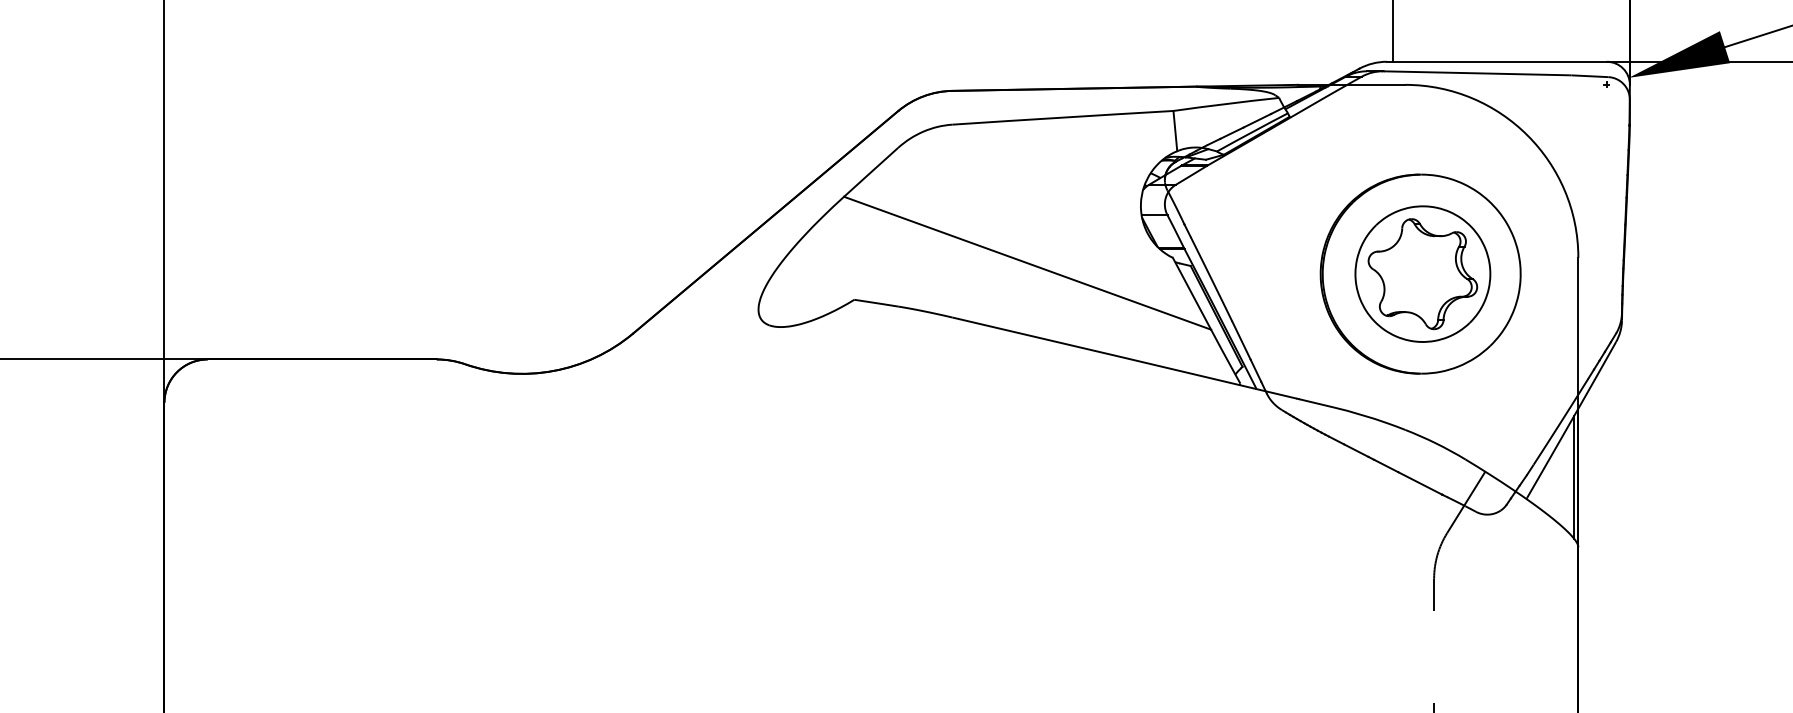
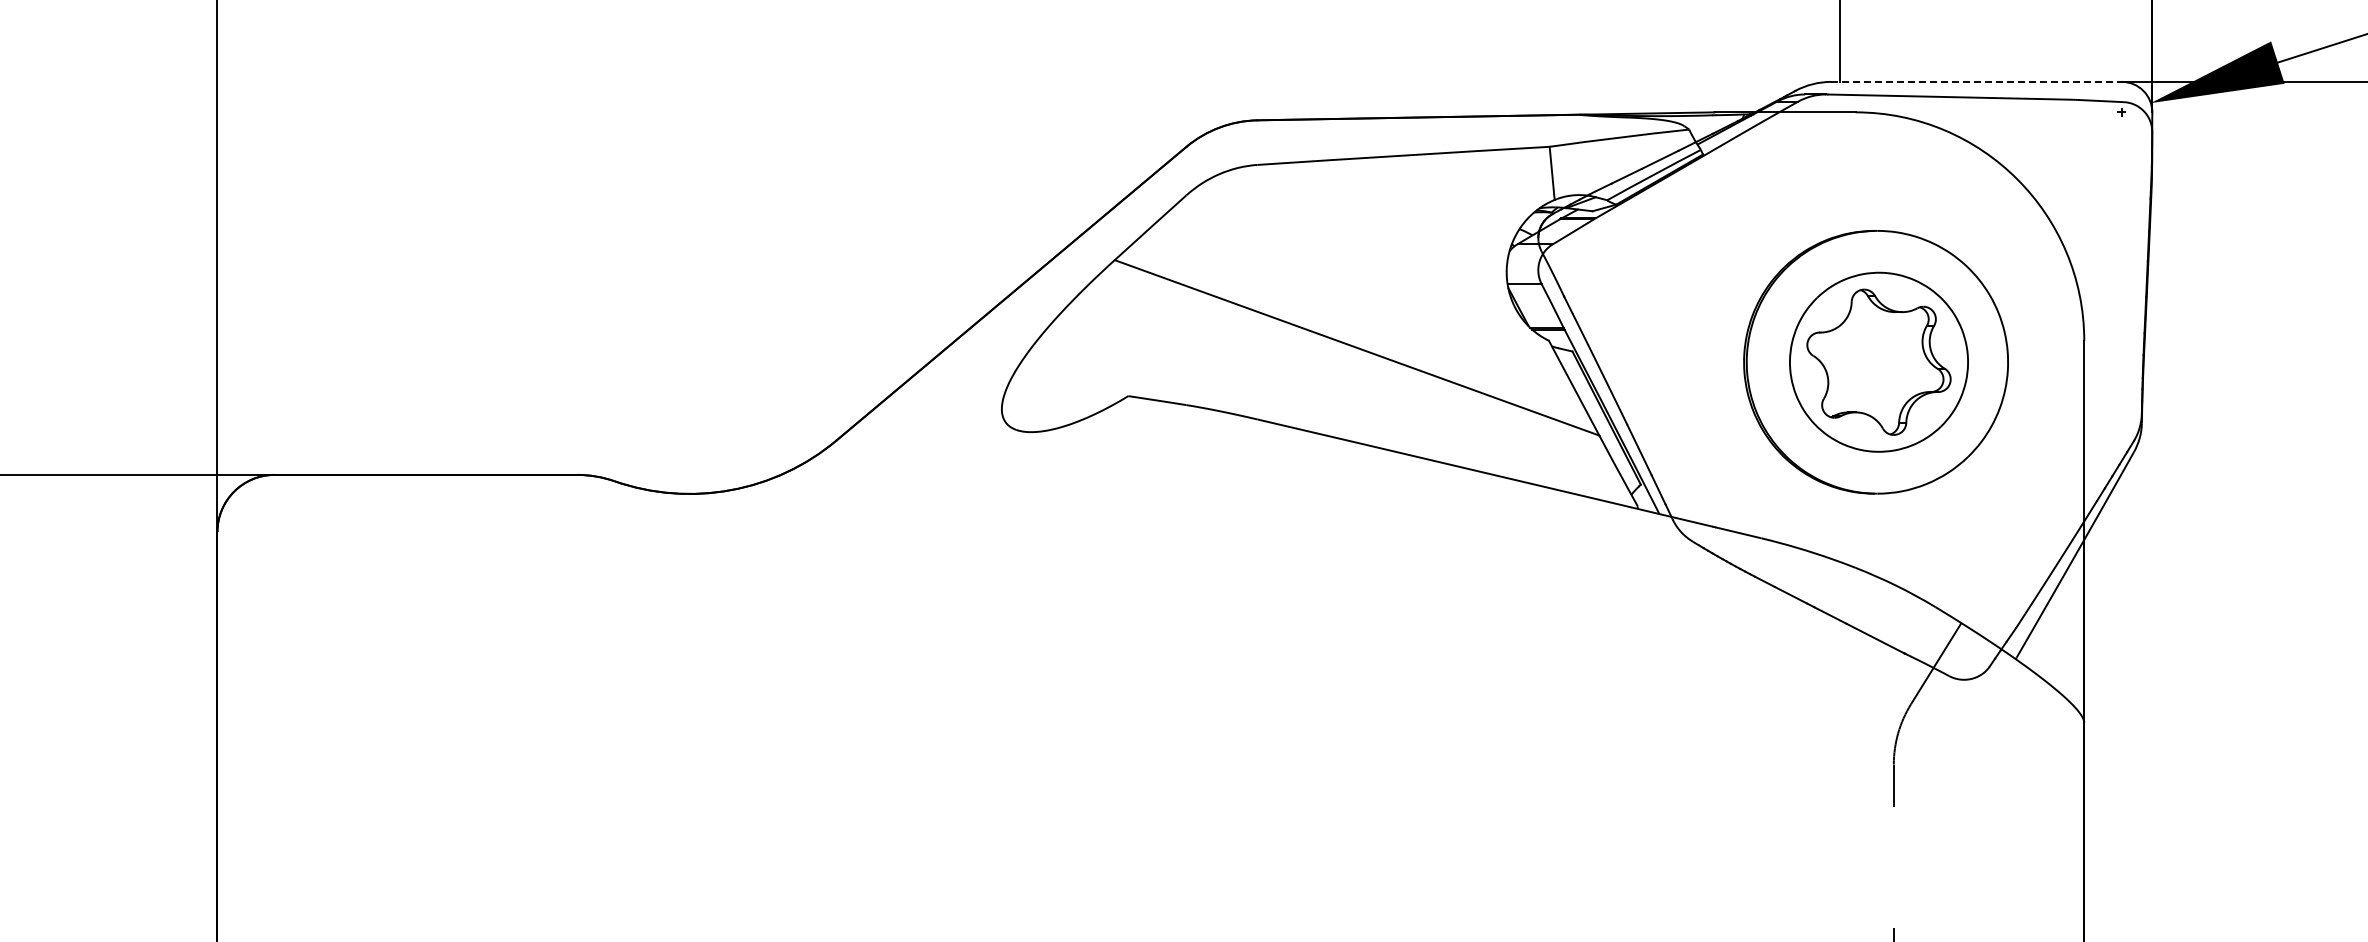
line: (1497, 61) -> (1977, 81), solid -> dashed
line: (1573, 477) -> (2078, 630), removed

